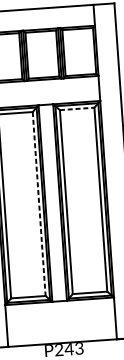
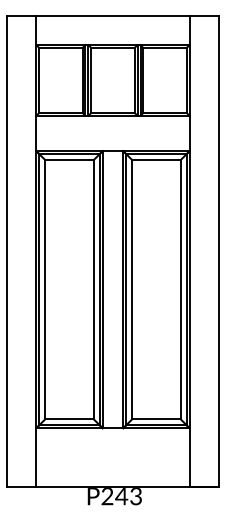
line: (77, 109) -> (156, 160), dashed -> solid
line: (38, 203) -> (93, 289), dashed -> solid

